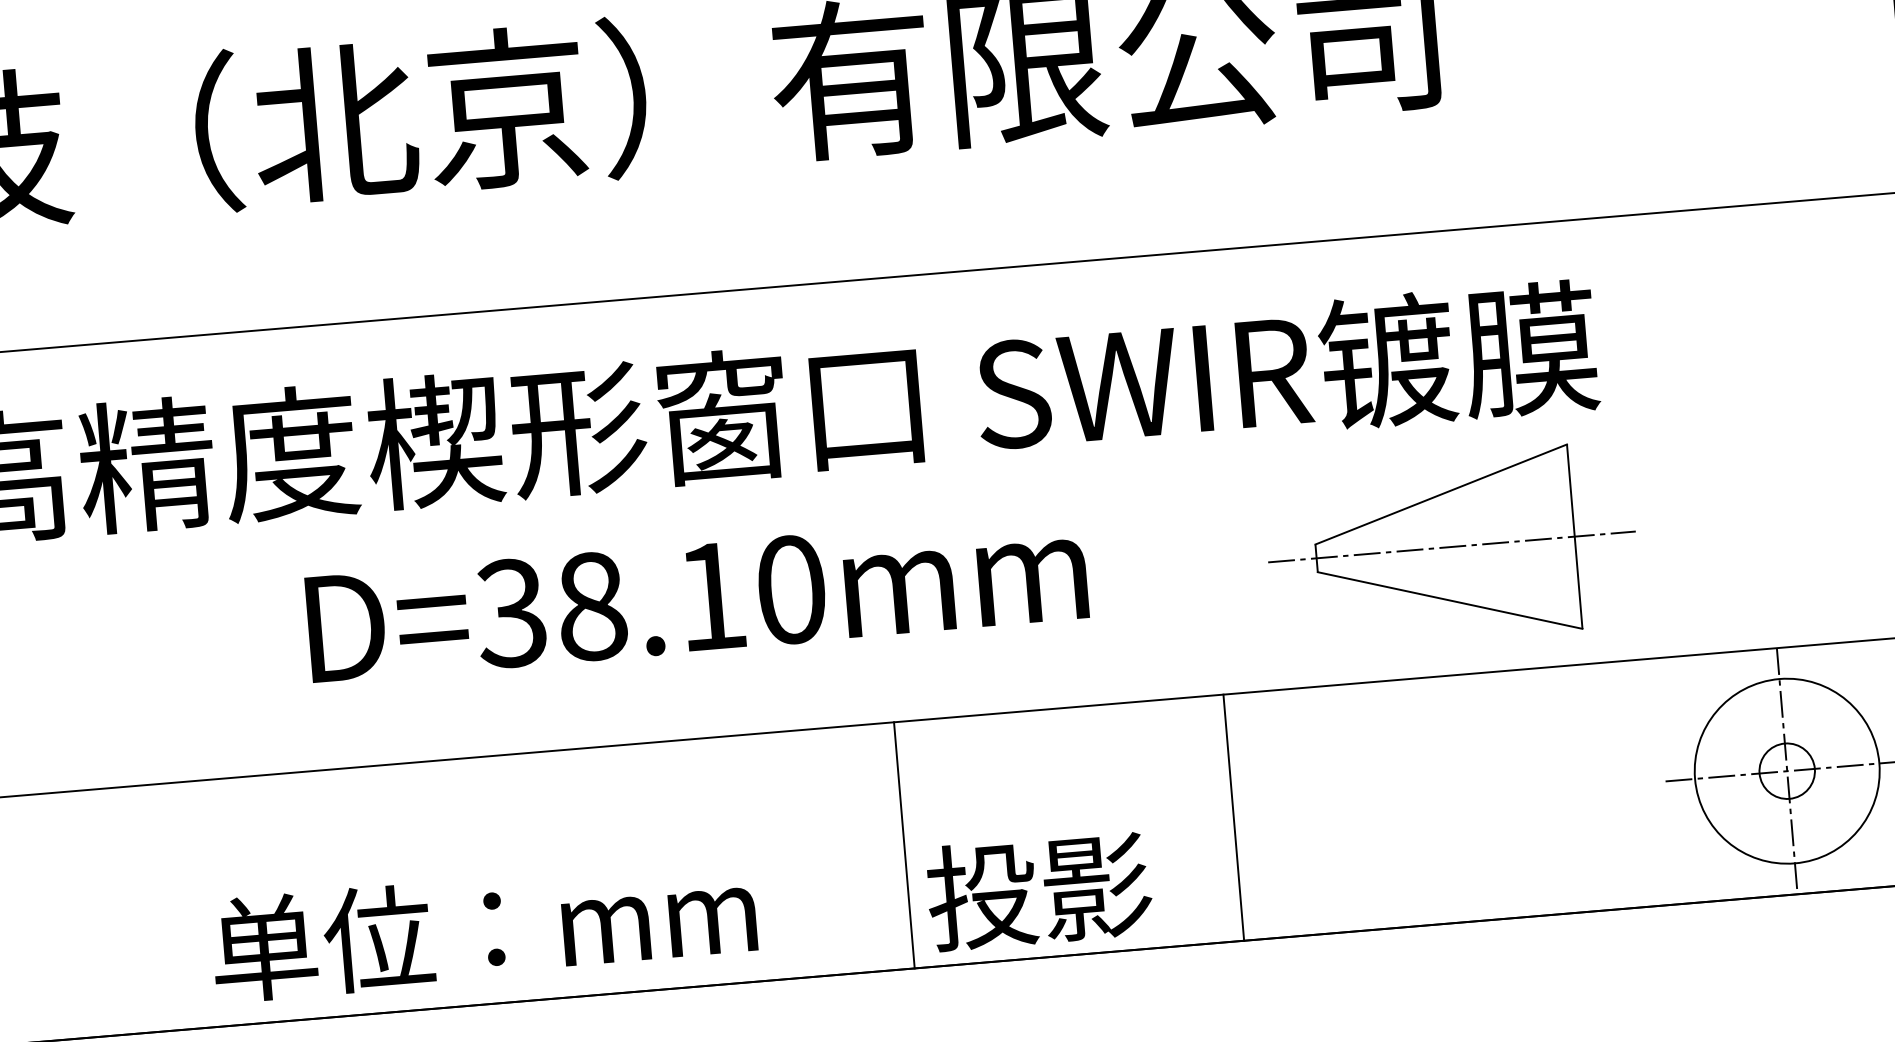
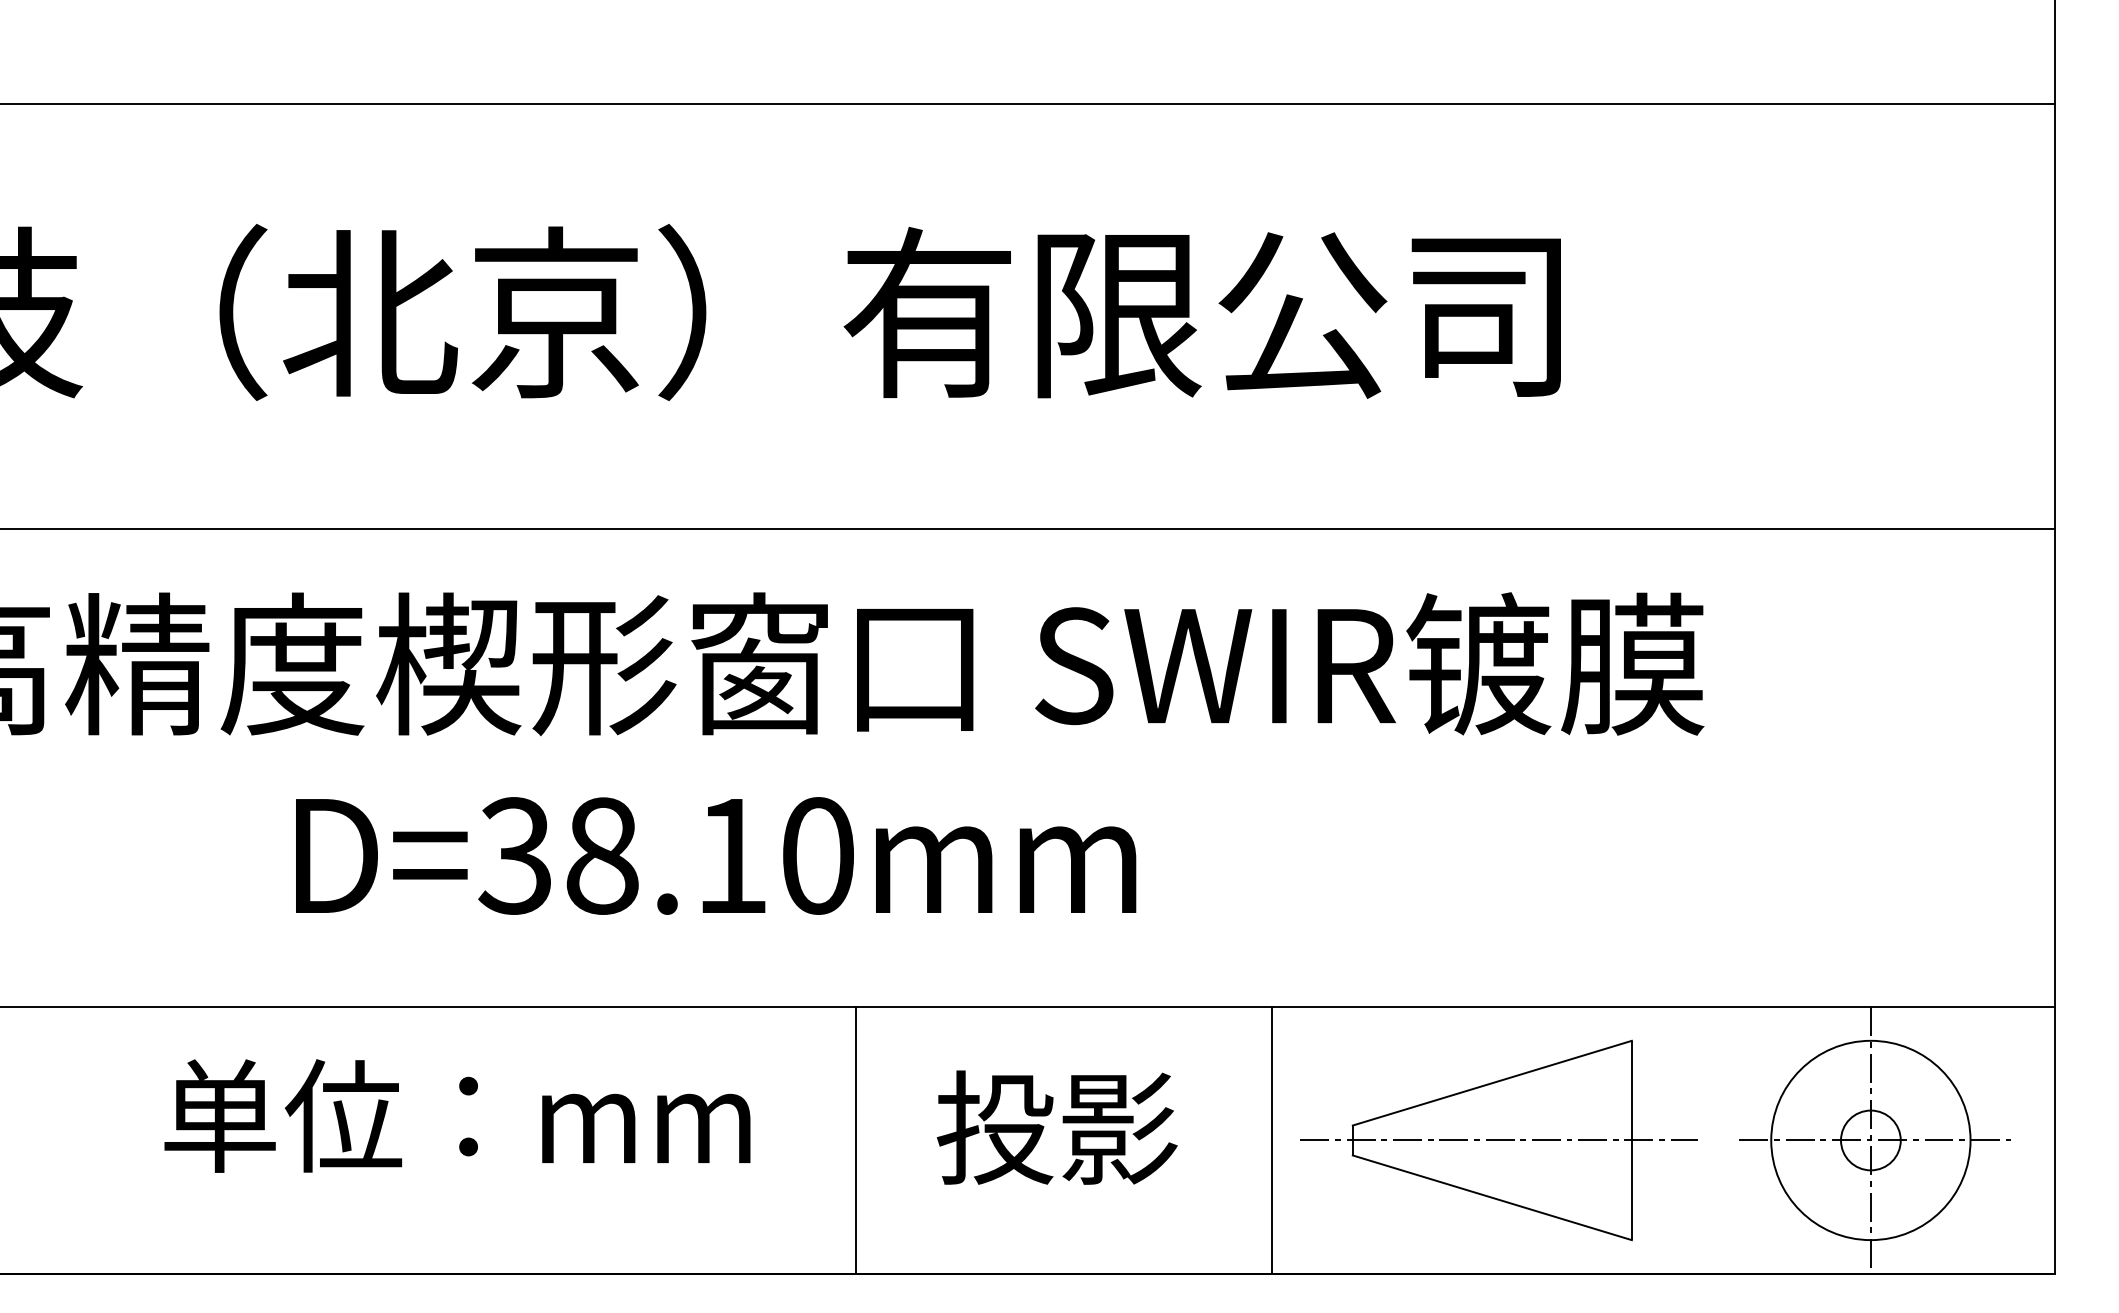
part: (1451, 547) -> (1498, 1140), moved
line: (904, 845) -> (856, 1140), moved
text: (1038, 890) -> (1056, 1127), moved
text: (484, 929) -> (457, 1115), moved

